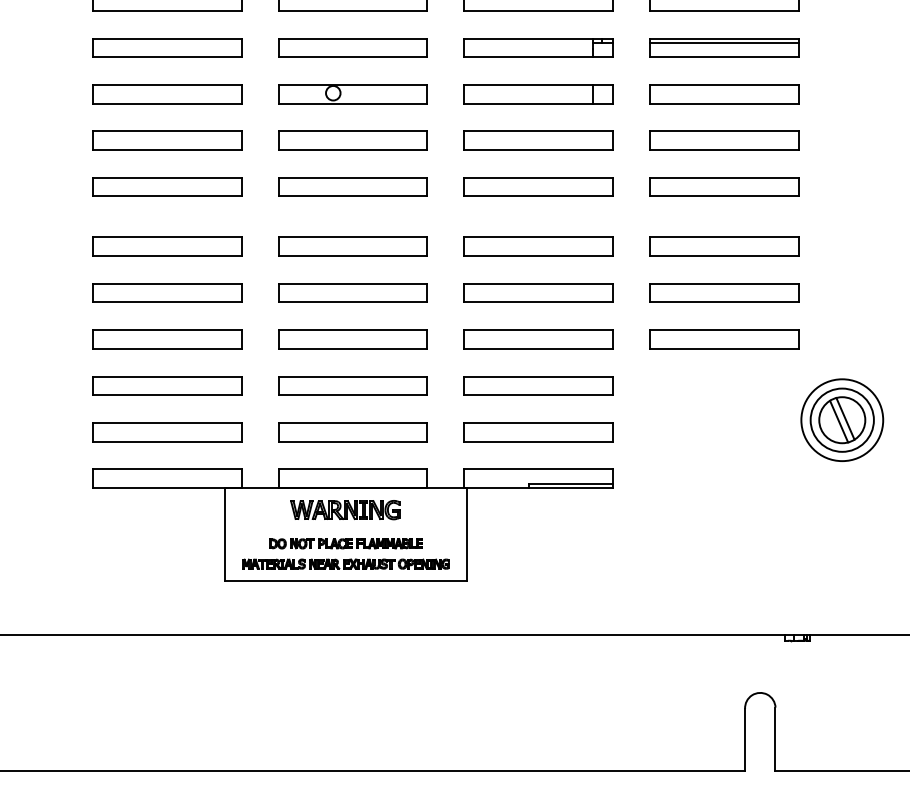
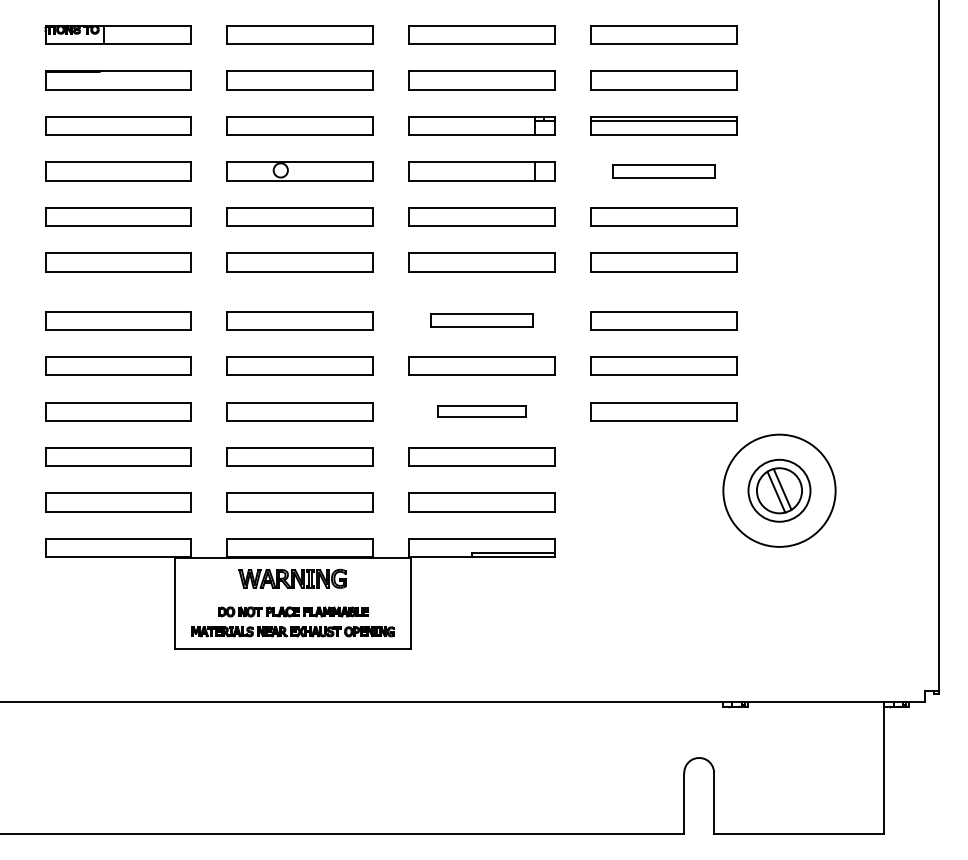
part: (723, 94) -> (663, 171), size x0.7
part: (538, 246) -> (481, 320), size x0.7
part: (538, 339) -> (481, 411), size x0.6
circle: (842, 419) -> (779, 490), size x1.4

